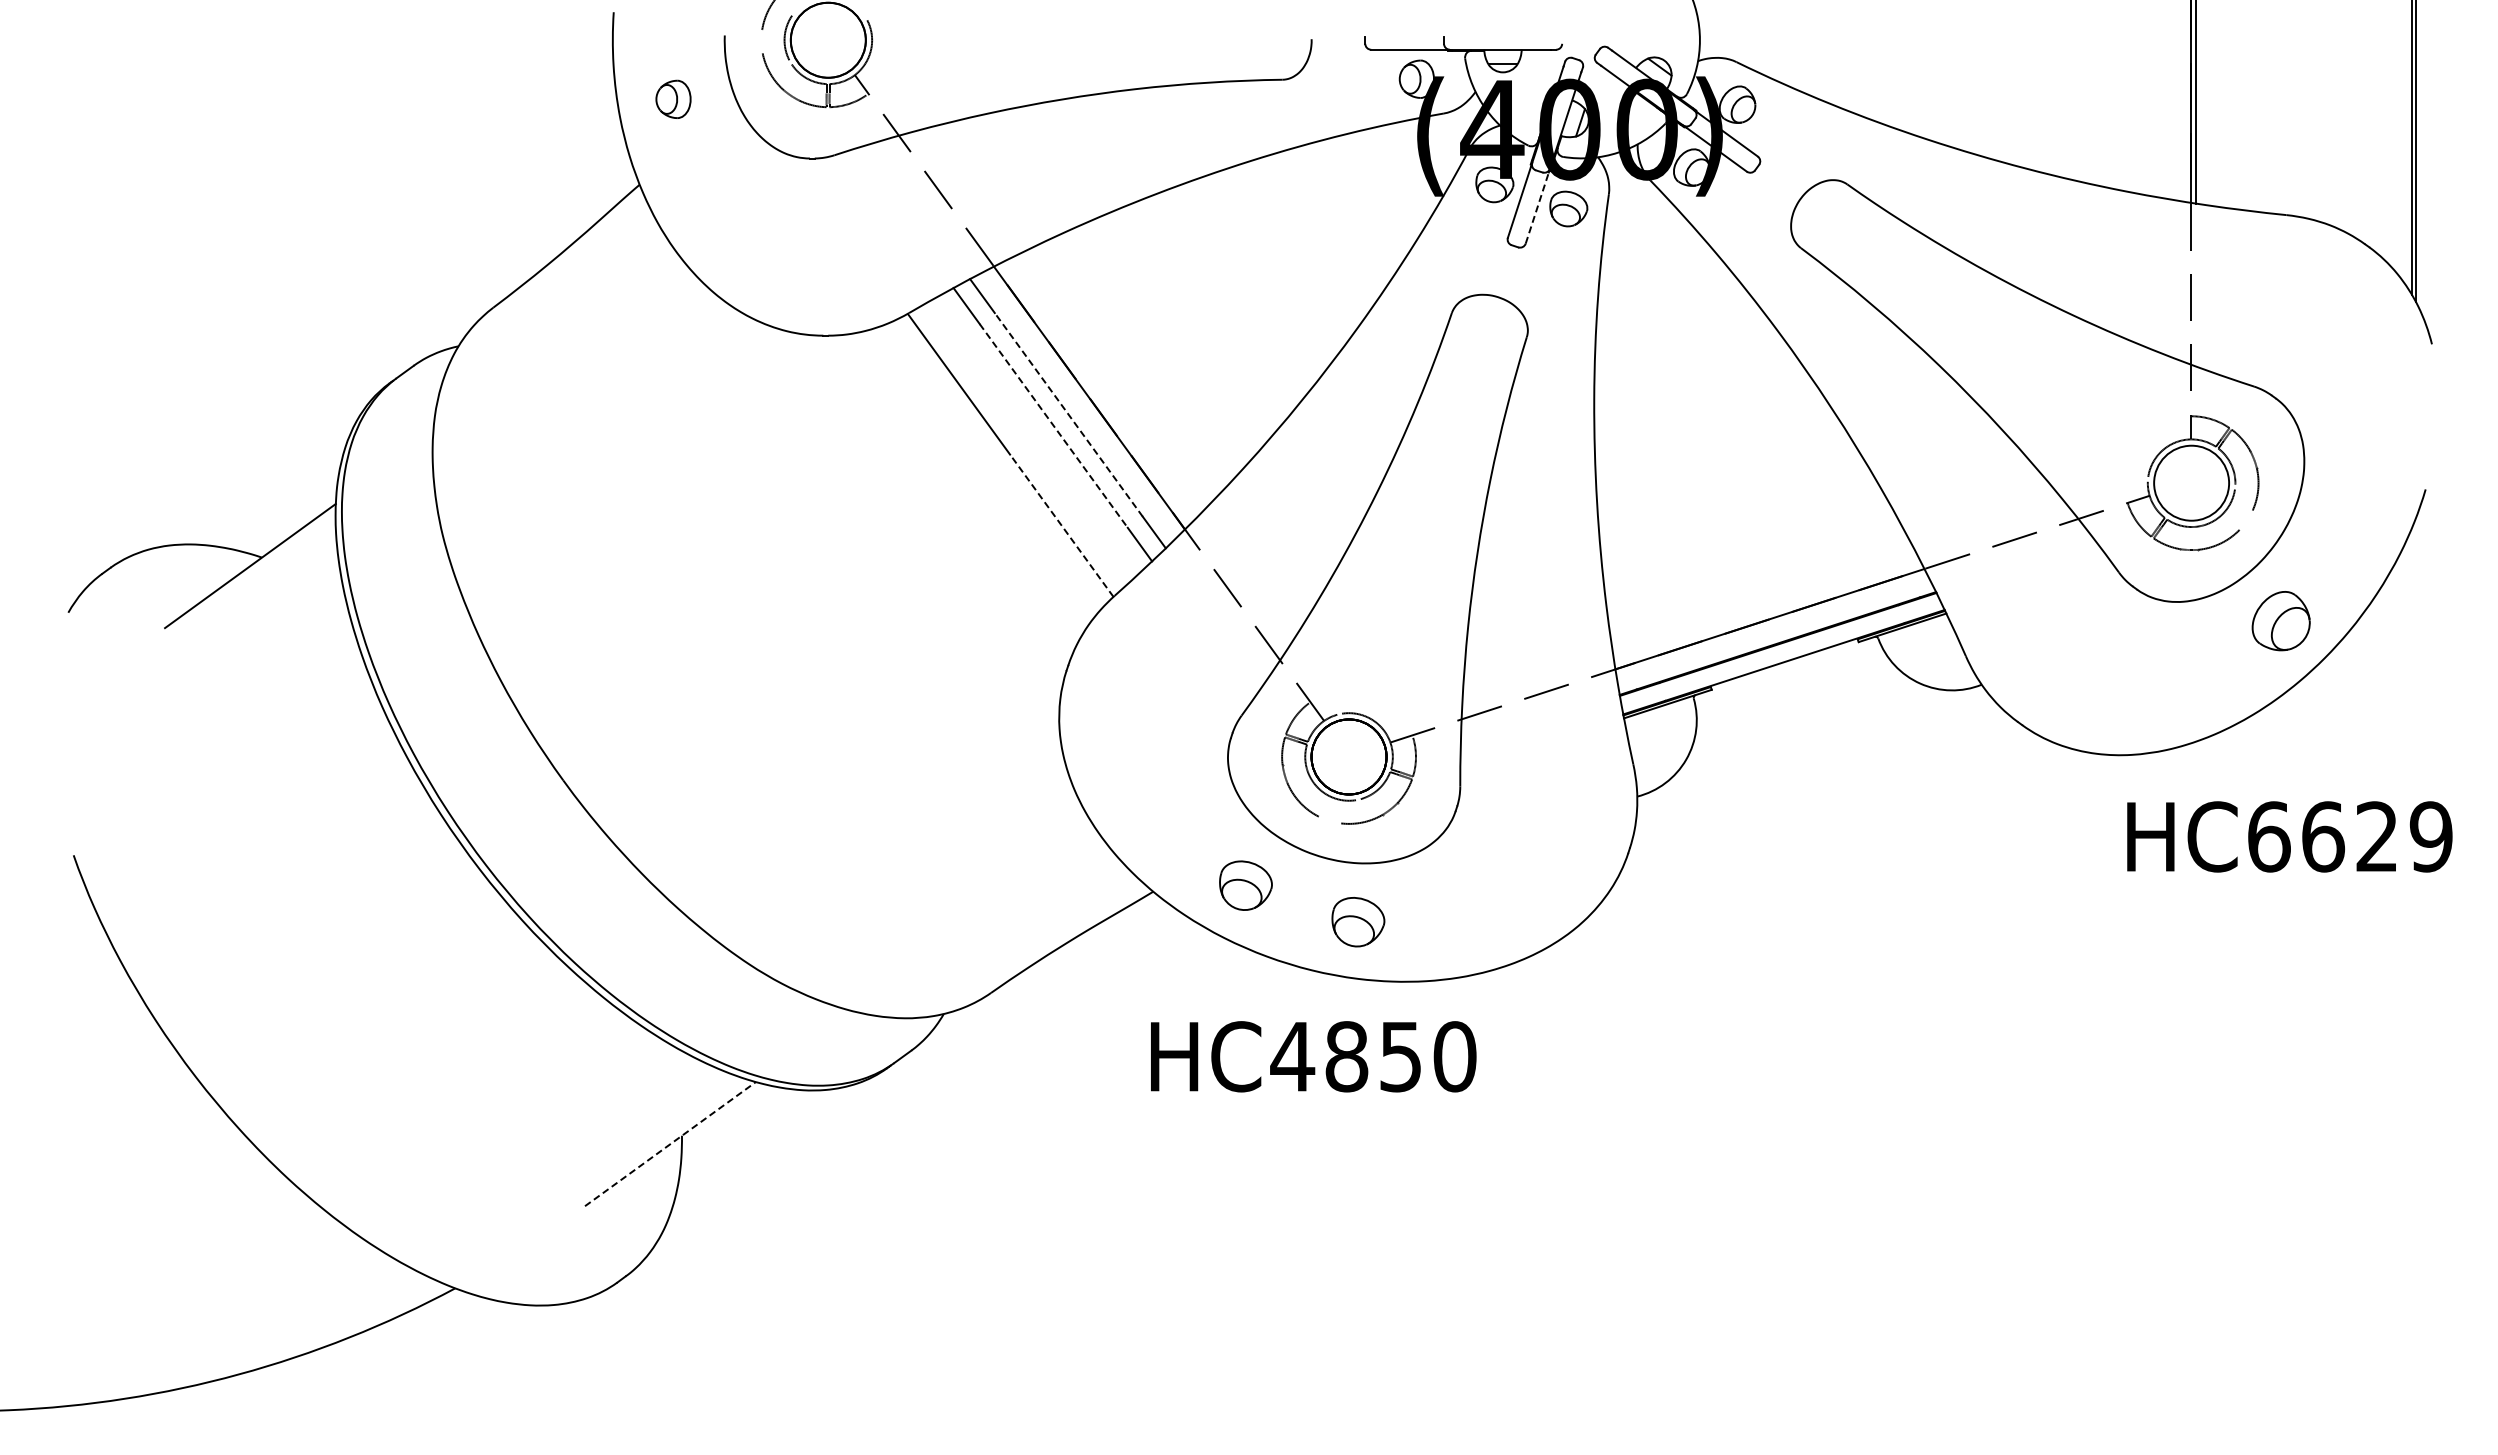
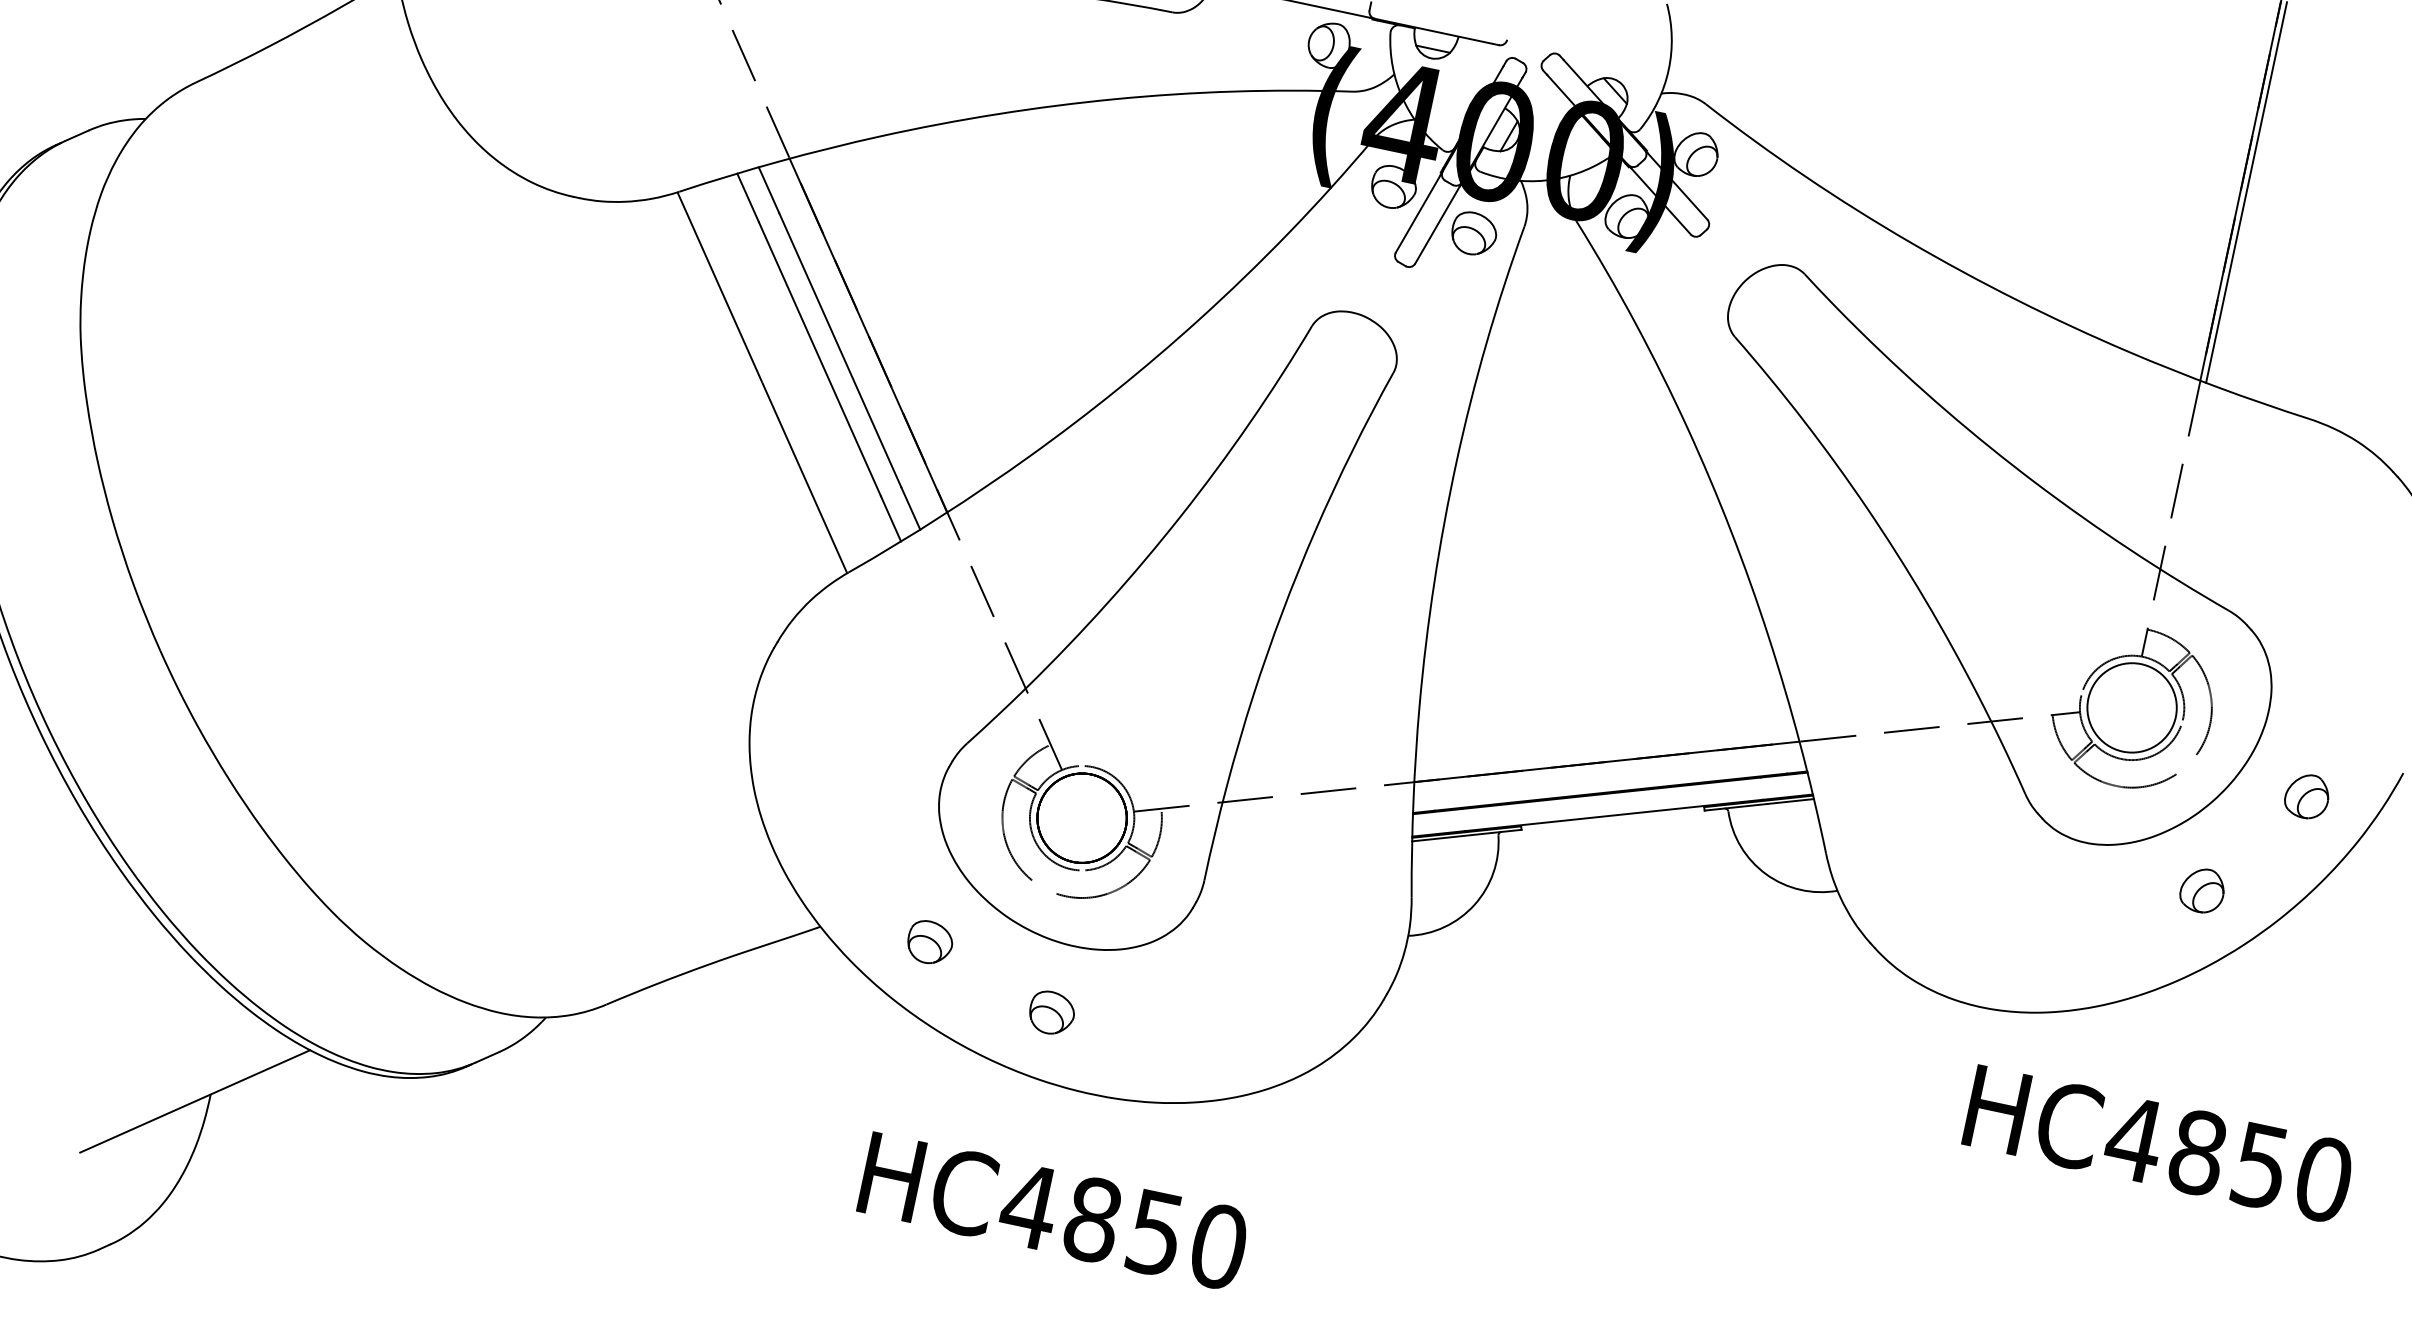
line: (1537, 207) -> (1437, 224), dashed -> solid
line: (1068, 414) -> (839, 349), dashed -> solid
line: (1053, 425) -> (819, 358), dashed -> solid
line: (1061, 525) -> (804, 477), dashed -> solid
part: (2350, 525) -> (2306, 796), added
part: (2281, 620) -> (2202, 890), size x0.62
text: (2349, 836) -> (2228, 1158), HC6629 -> HC4850
part: (1245, 885) -> (929, 942), size x0.71
part: (1357, 922) -> (1050, 1013), size x0.71
text: (1313, 1056) -> (1053, 1211), moved
line: (670, 1144) -> (195, 1101), dashed -> solid

